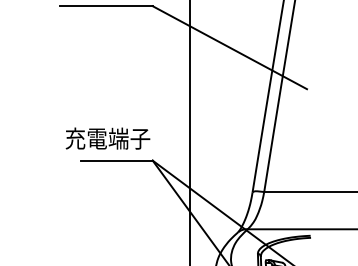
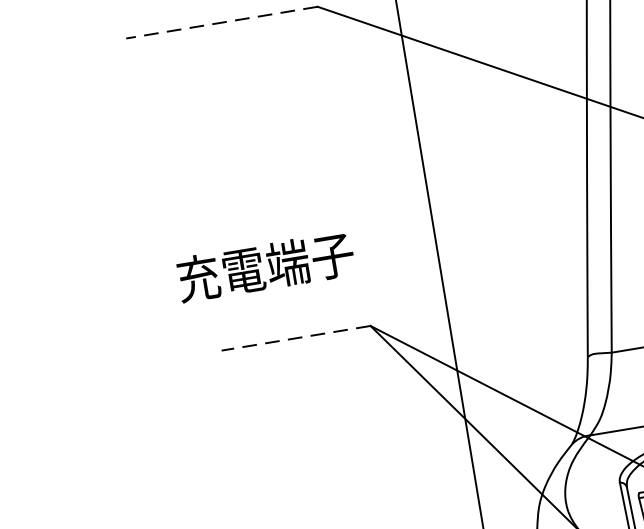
line: (105, 6) -> (220, 23), solid -> dashed
text: (107, 138) -> (264, 266), moved
line: (116, 160) -> (295, 338), solid -> dashed

